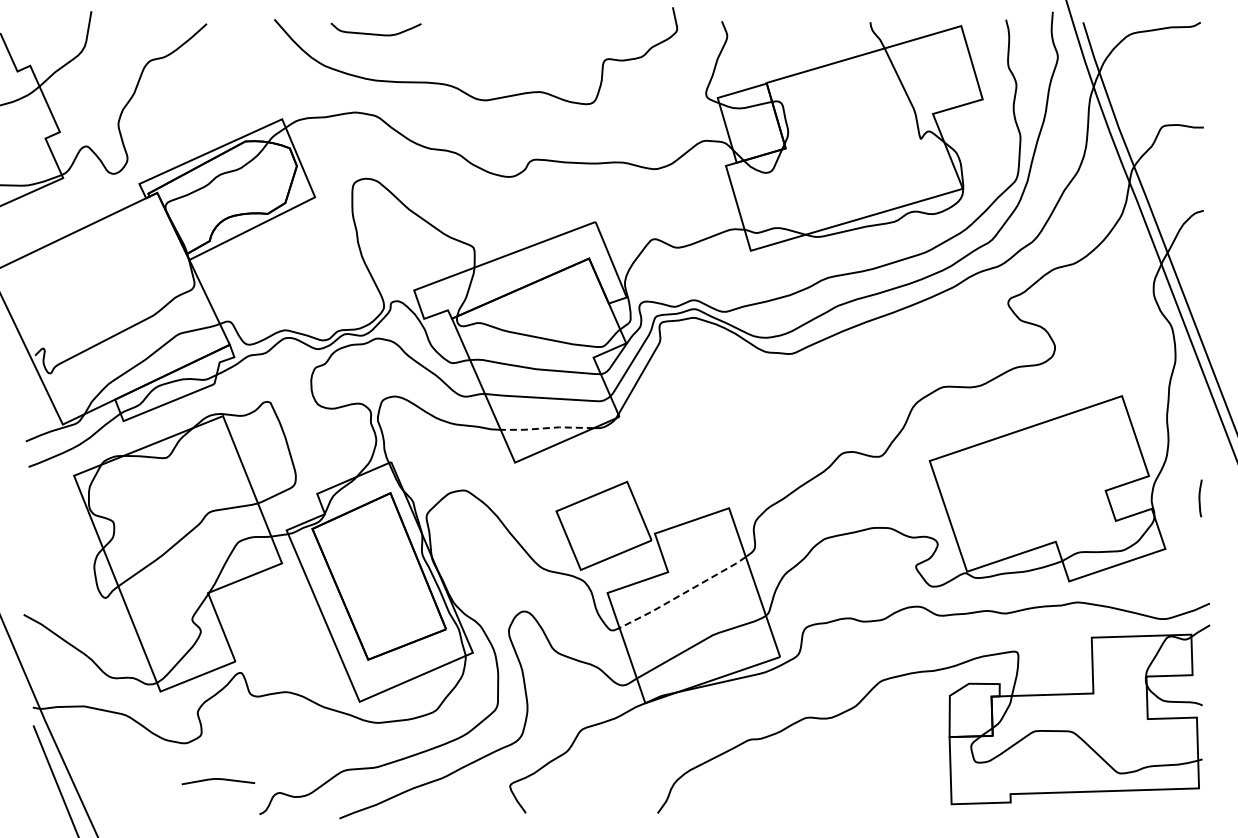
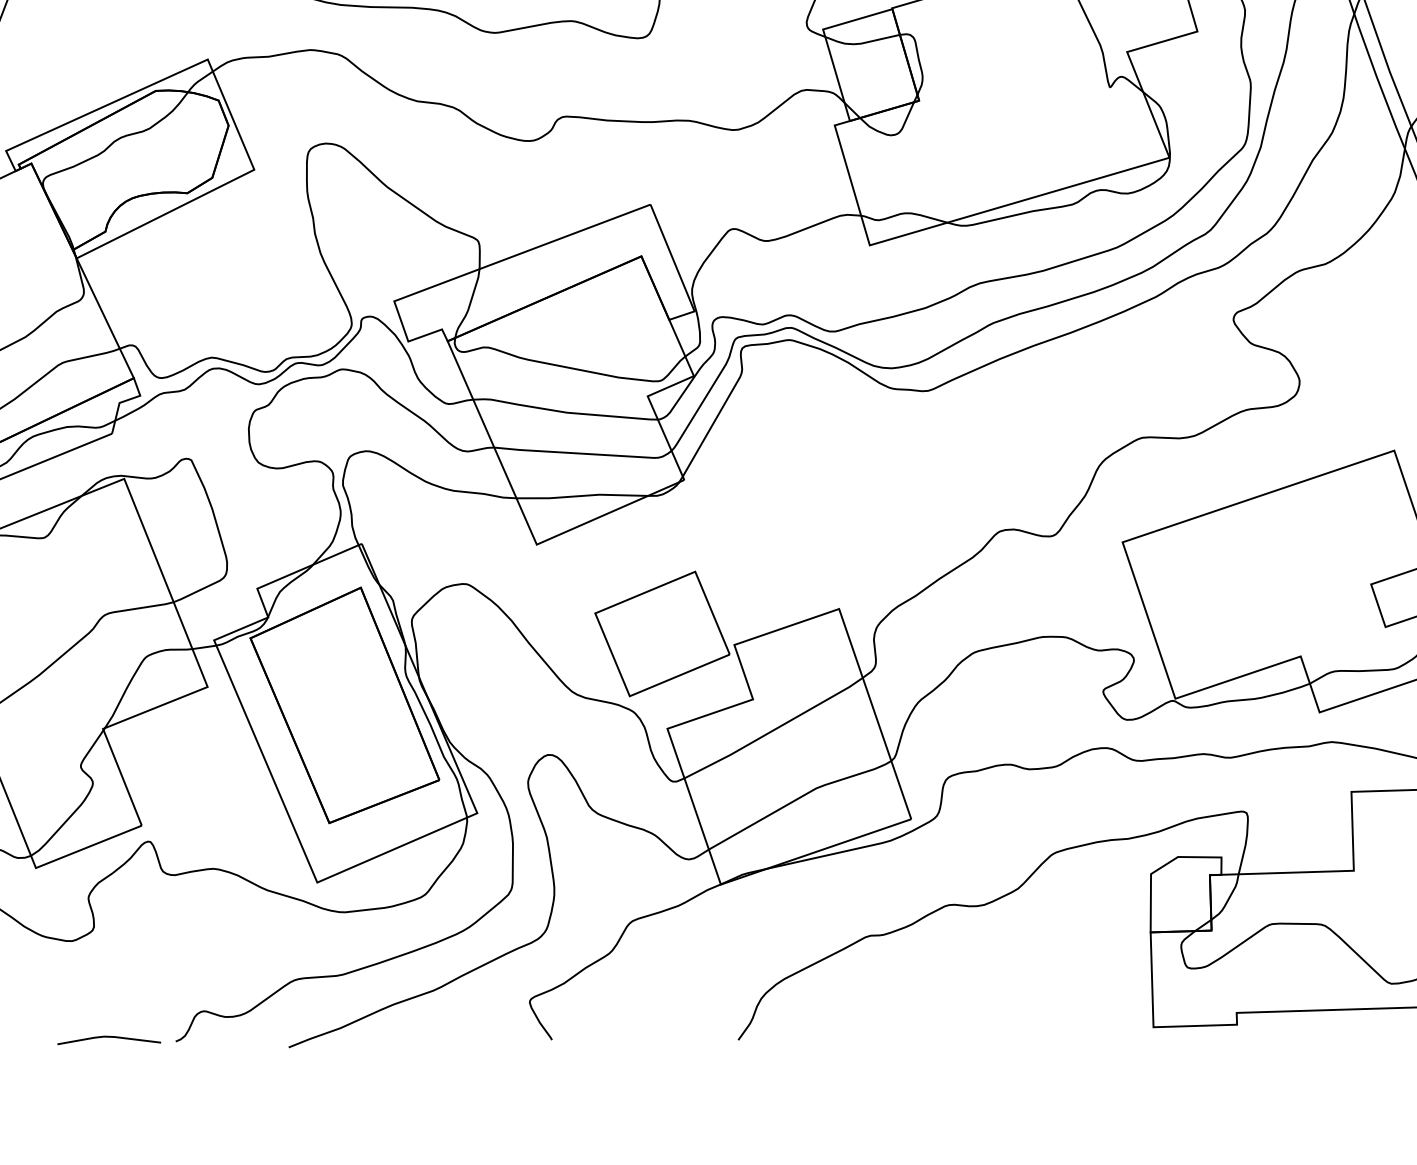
line: (546, 428) -> (581, 496), dashed -> solid
line: (683, 593) -> (774, 729), dashed -> solid
line: (218, 779) -> (109, 1037), moved

